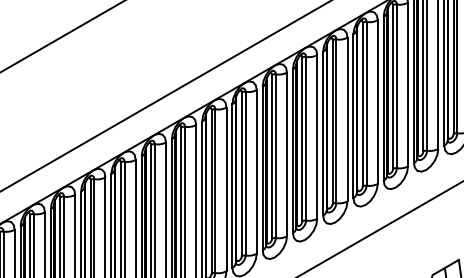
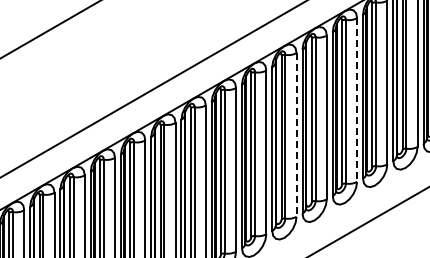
line: (377, 102) -> (356, 100), solid -> dashed
line: (317, 137) -> (296, 135), solid -> dashed

